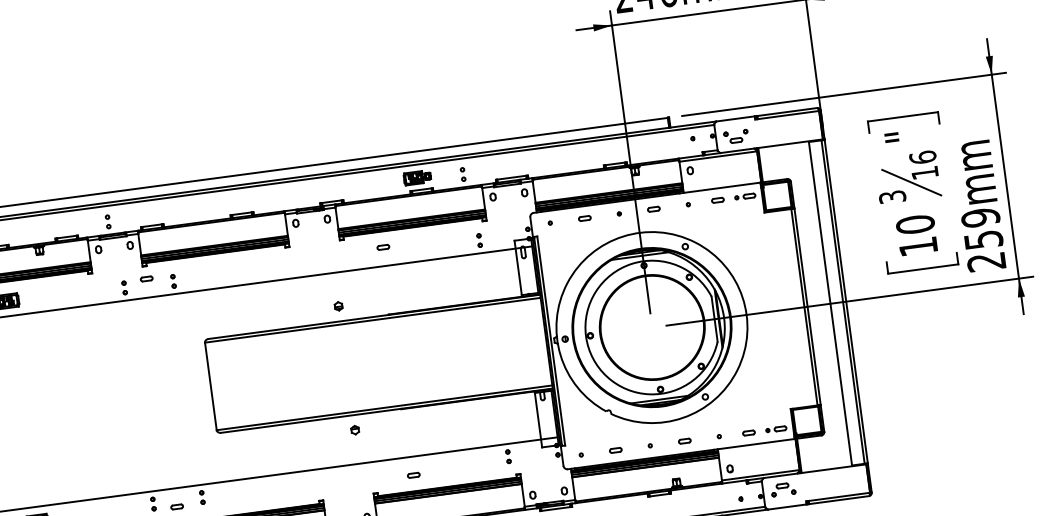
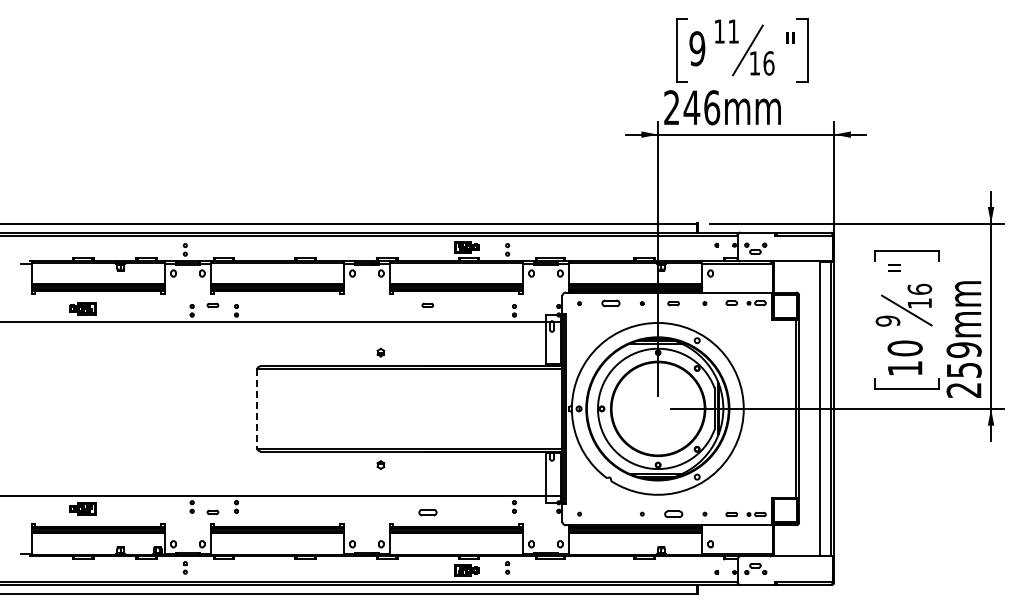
text: (891, 196) -> (887, 320), 3 -> 9
part: (584, 218) -> (610, 303), size x1.6
line: (210, 385) -> (257, 408), solid -> dashed
part: (684, 440) -> (673, 513), size x1.6
part: (615, 449) -> (610, 513), removed
part: (413, 474) -> (427, 511), size x1.6

